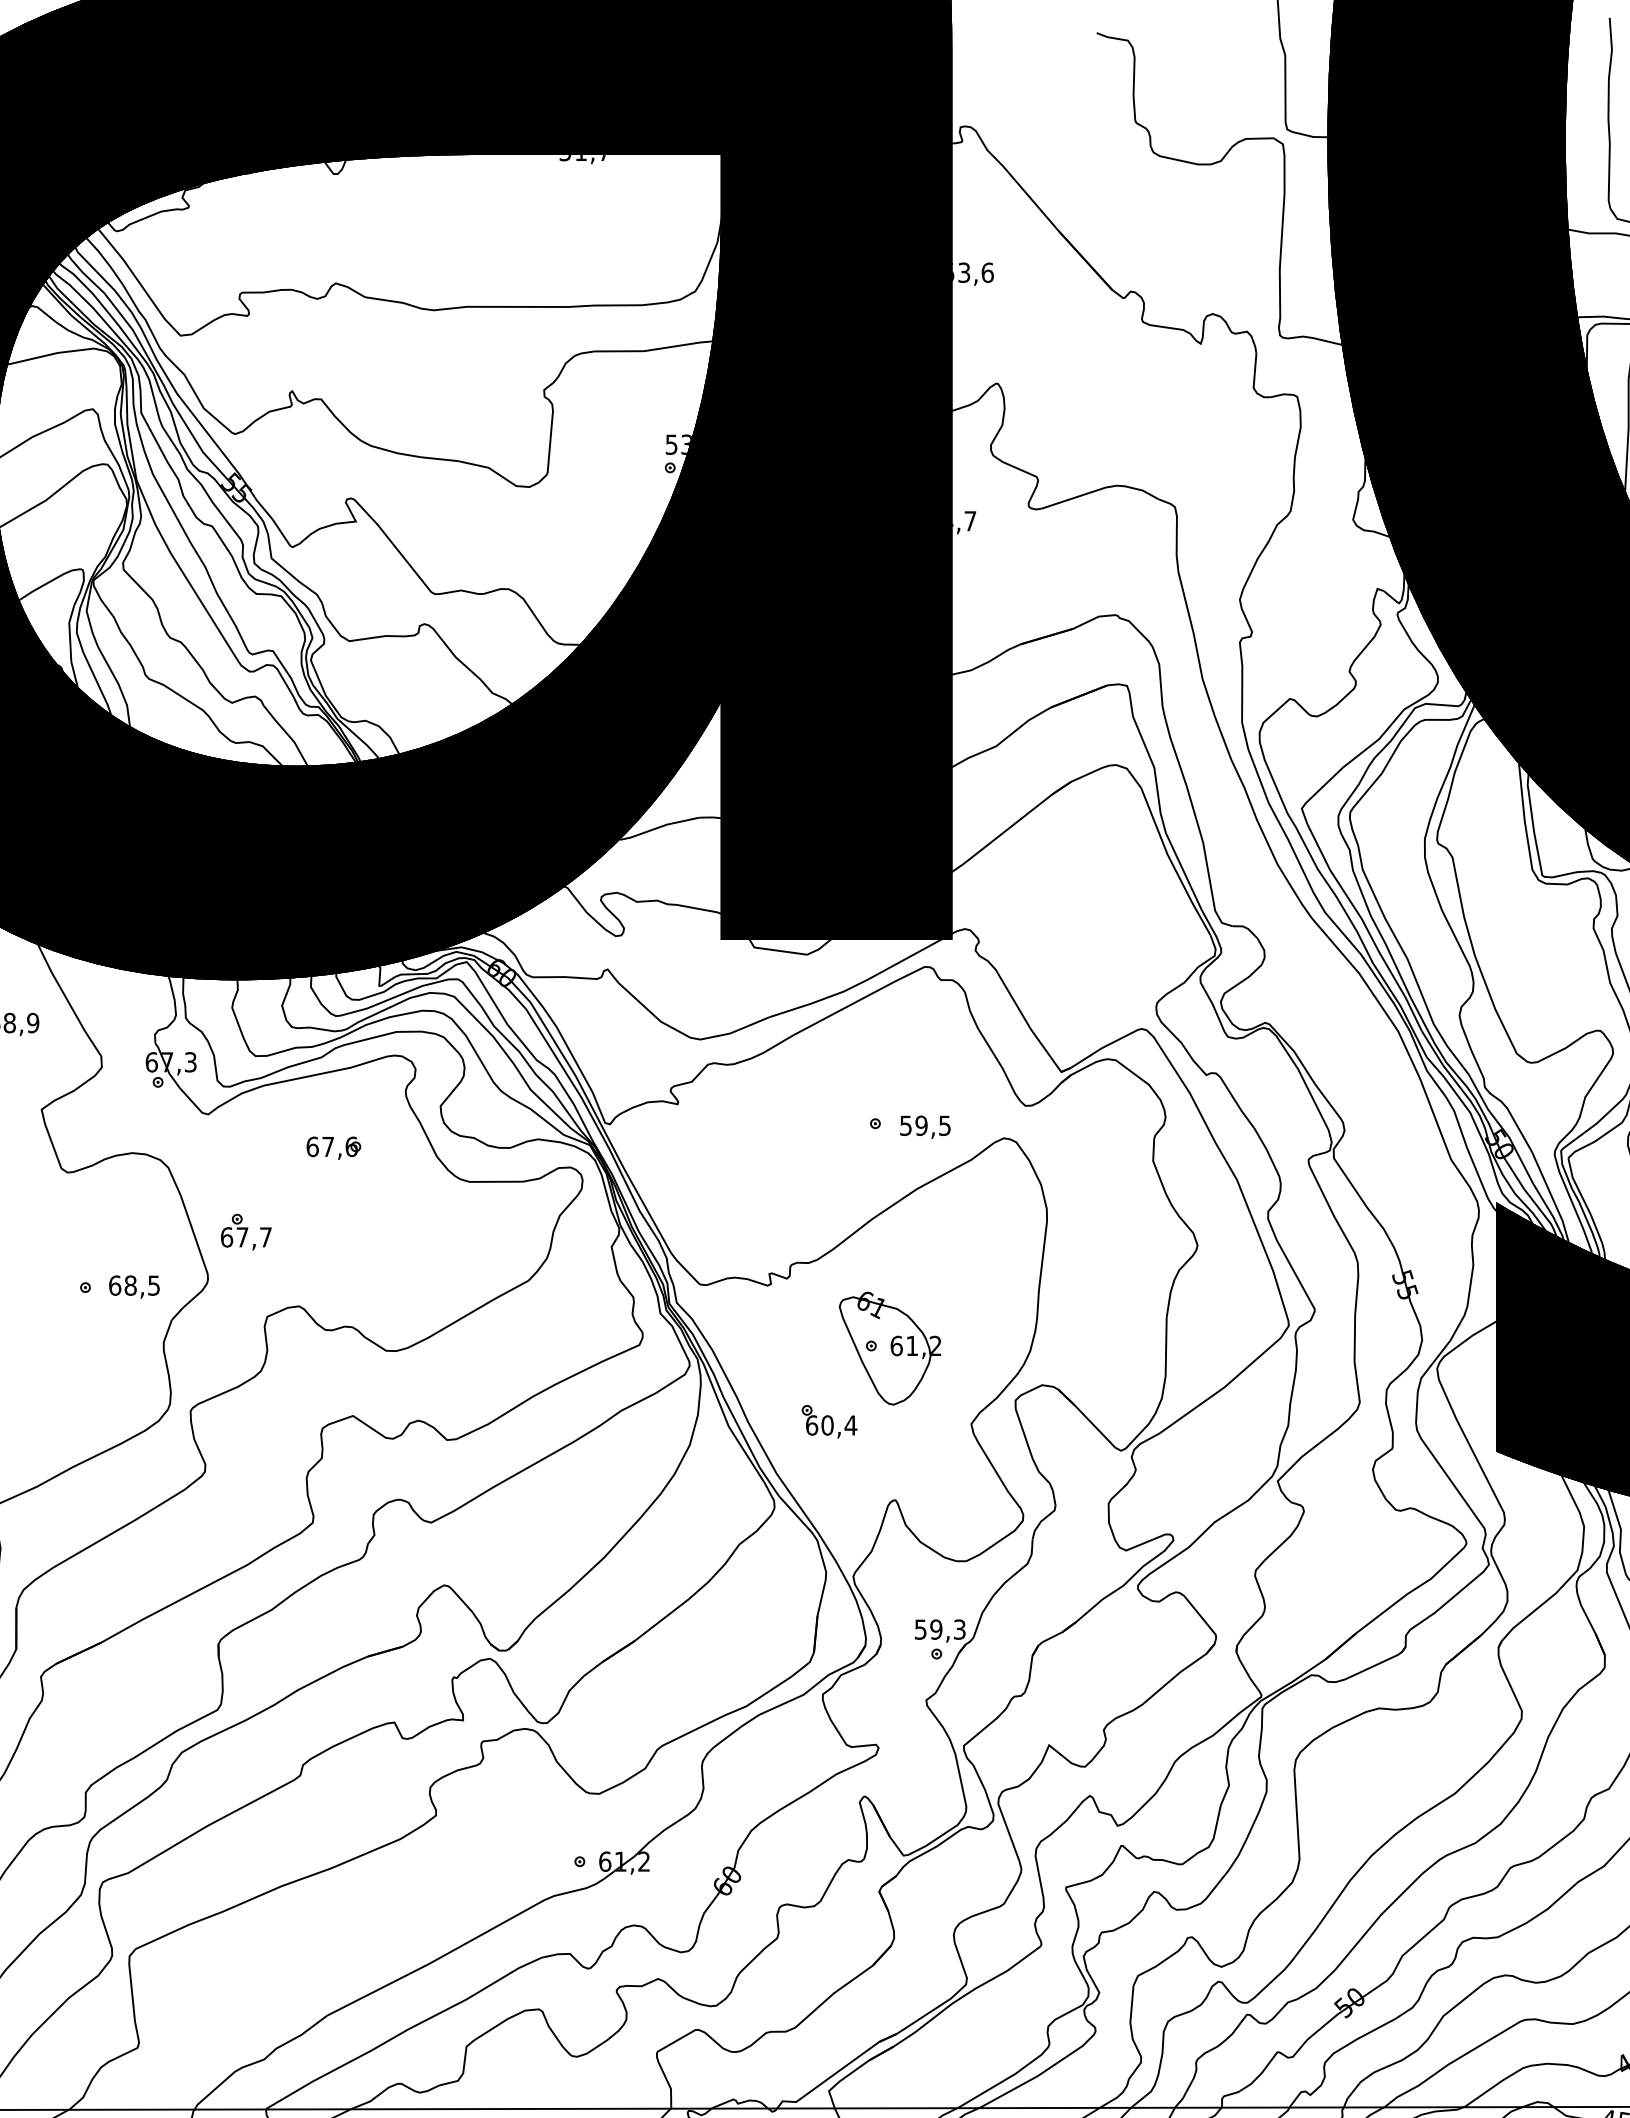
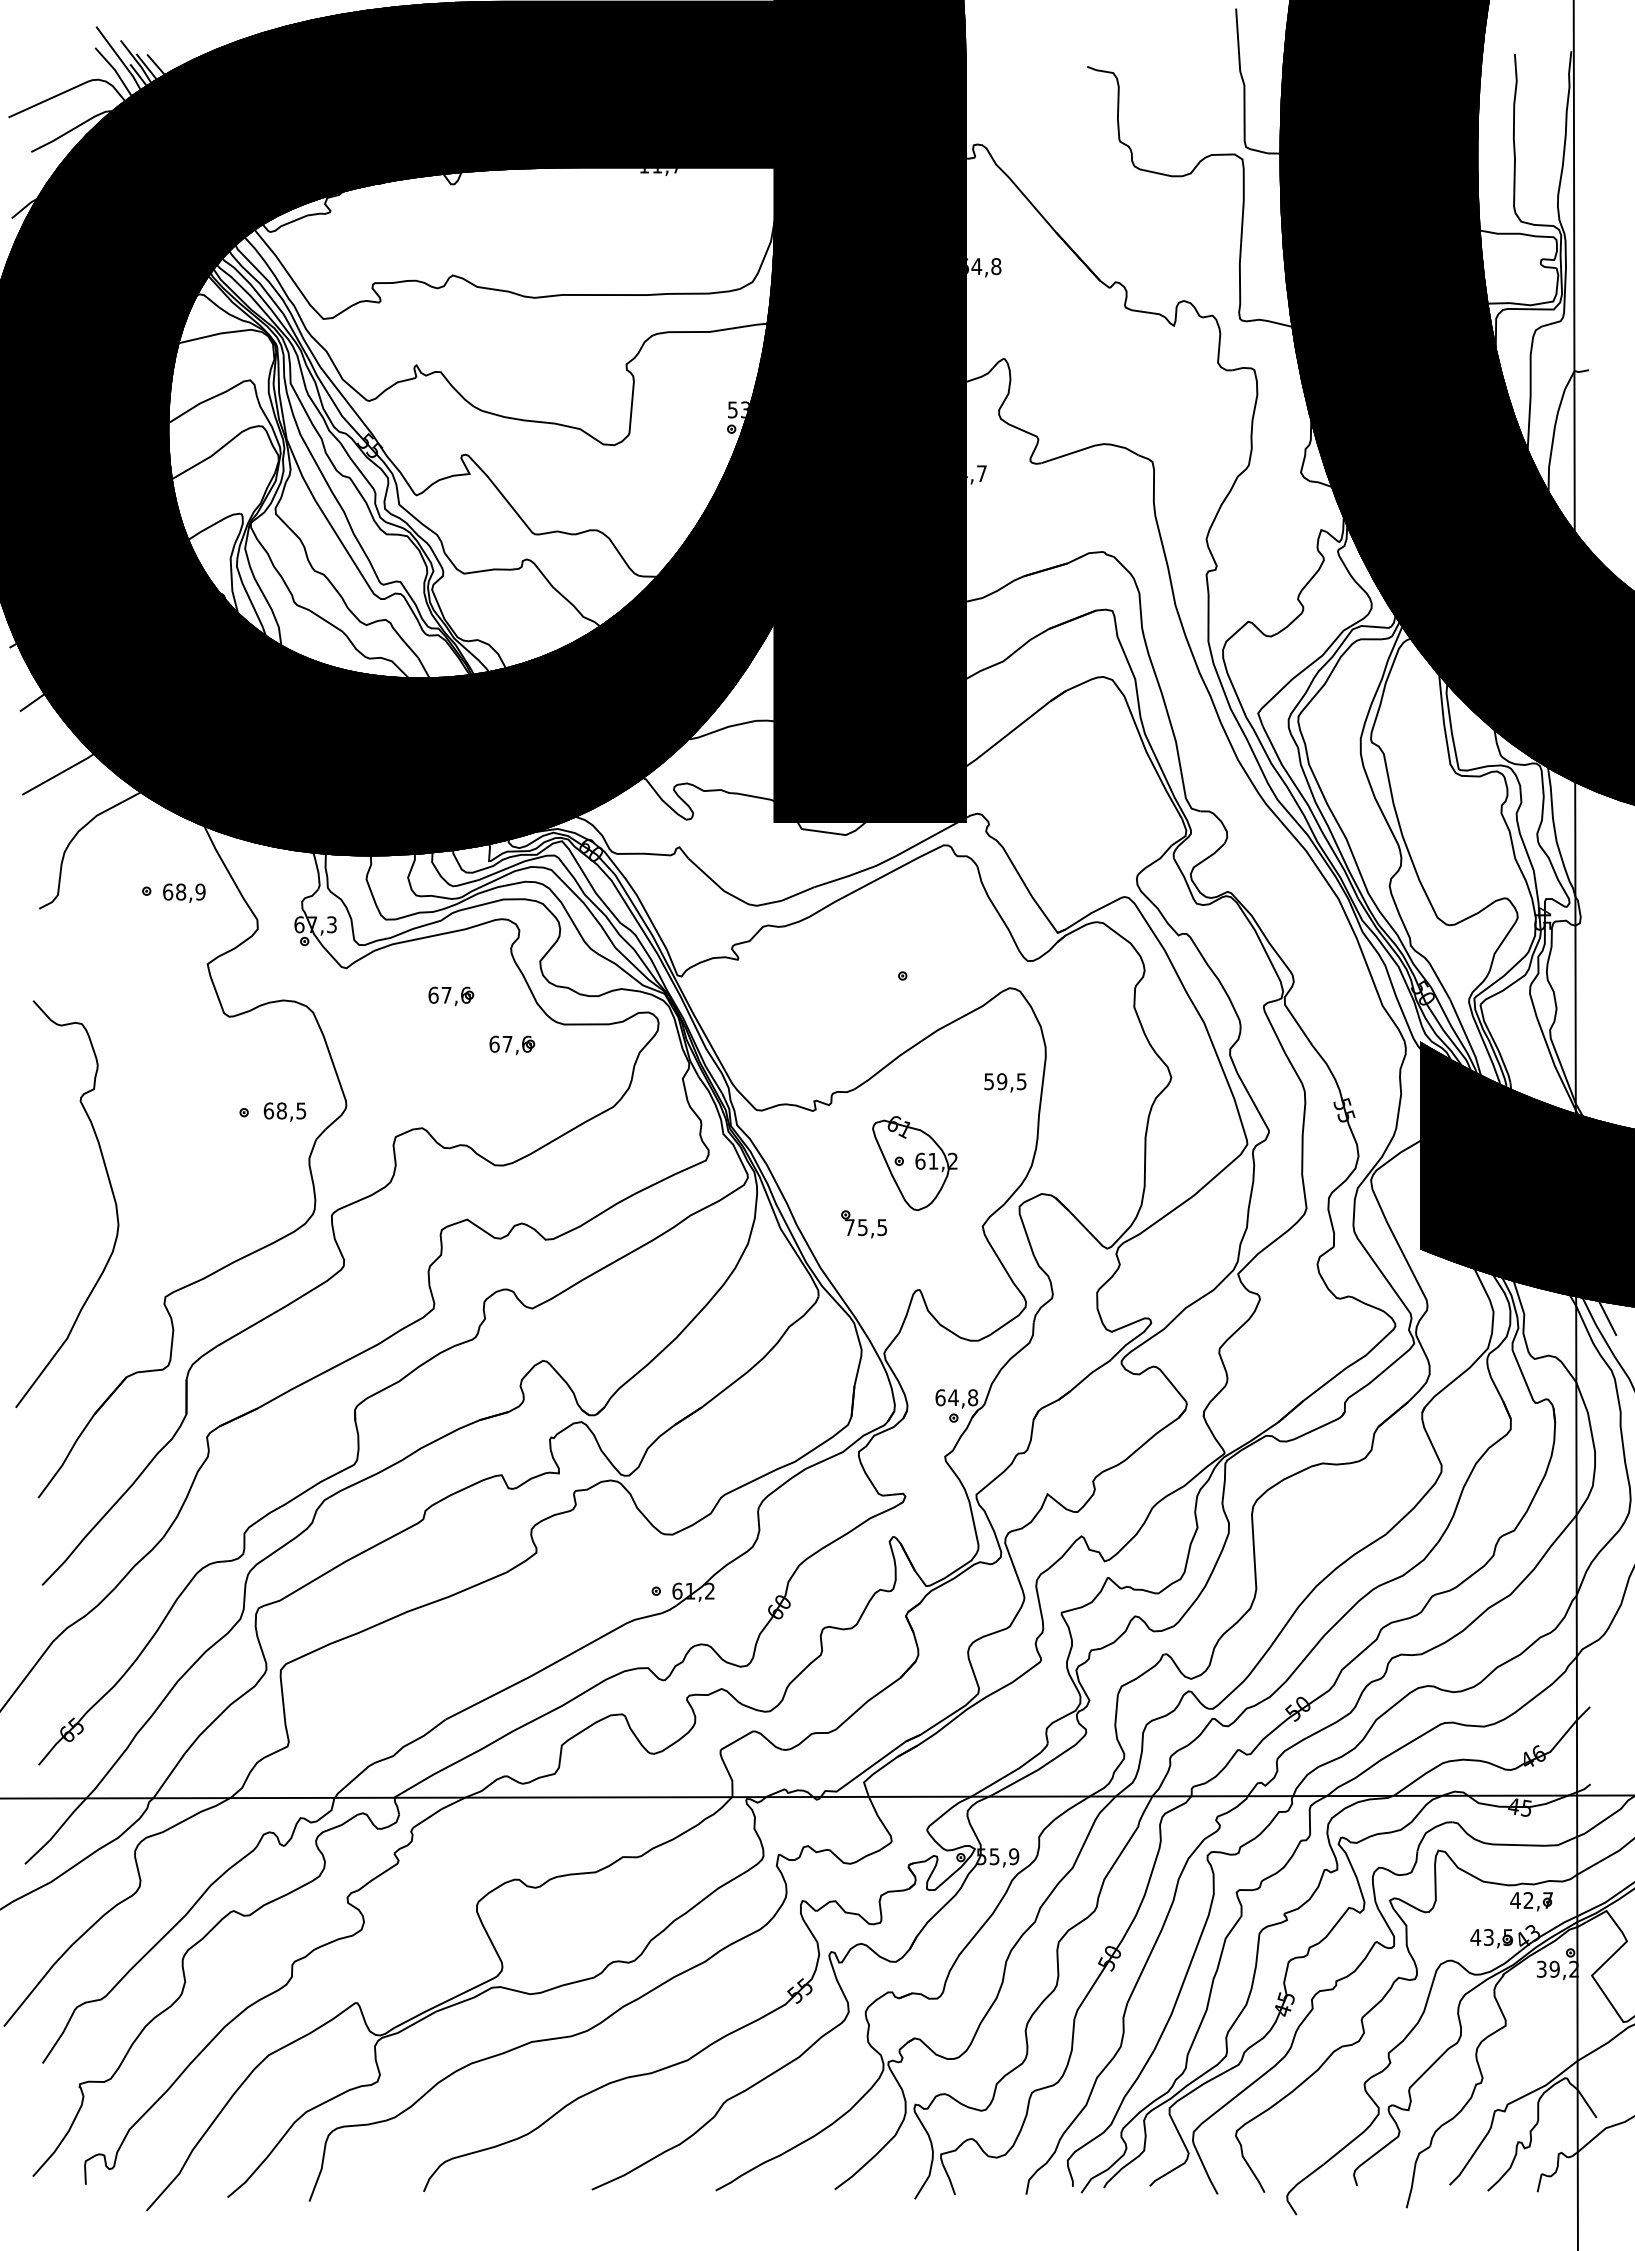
text: (564, 157) -> (643, 170), 51,7 -> 11,7
text: (973, 272) -> (984, 266), 53,6 -> 64,8
text: (925, 1126) -> (1005, 1082), moved
part: (407, 1207) -> (512, 1045), added
part: (246, 1232) -> (378, 1066), removed
text: (830, 1425) -> (865, 1227), 60,4 -> 75,5
text: (939, 1629) -> (956, 1397), 59,3 -> 64,8

